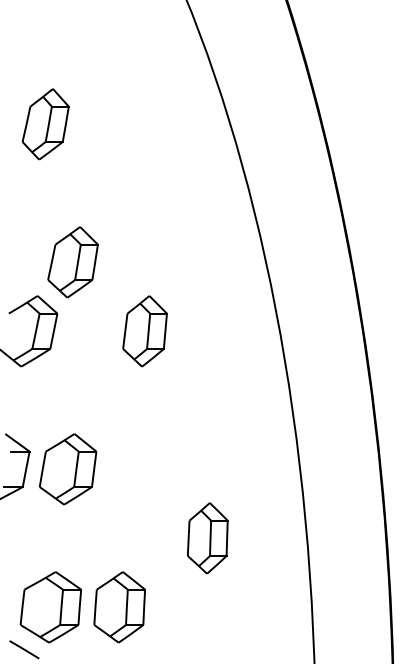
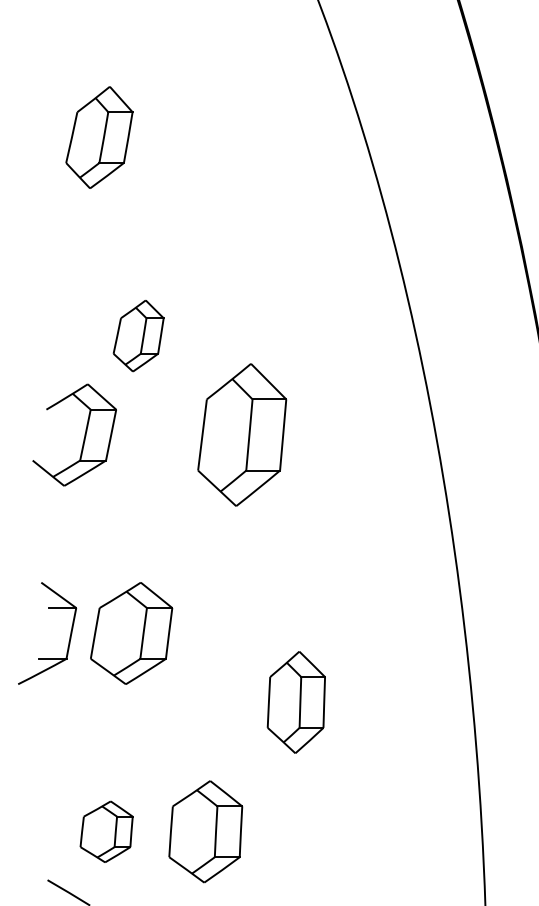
part: (72, 262) -> (137, 336), size x0.7
part: (144, 331) -> (241, 435), size x1.4
part: (207, 538) -> (296, 702), moved
part: (50, 607) -> (106, 832), size x0.6

